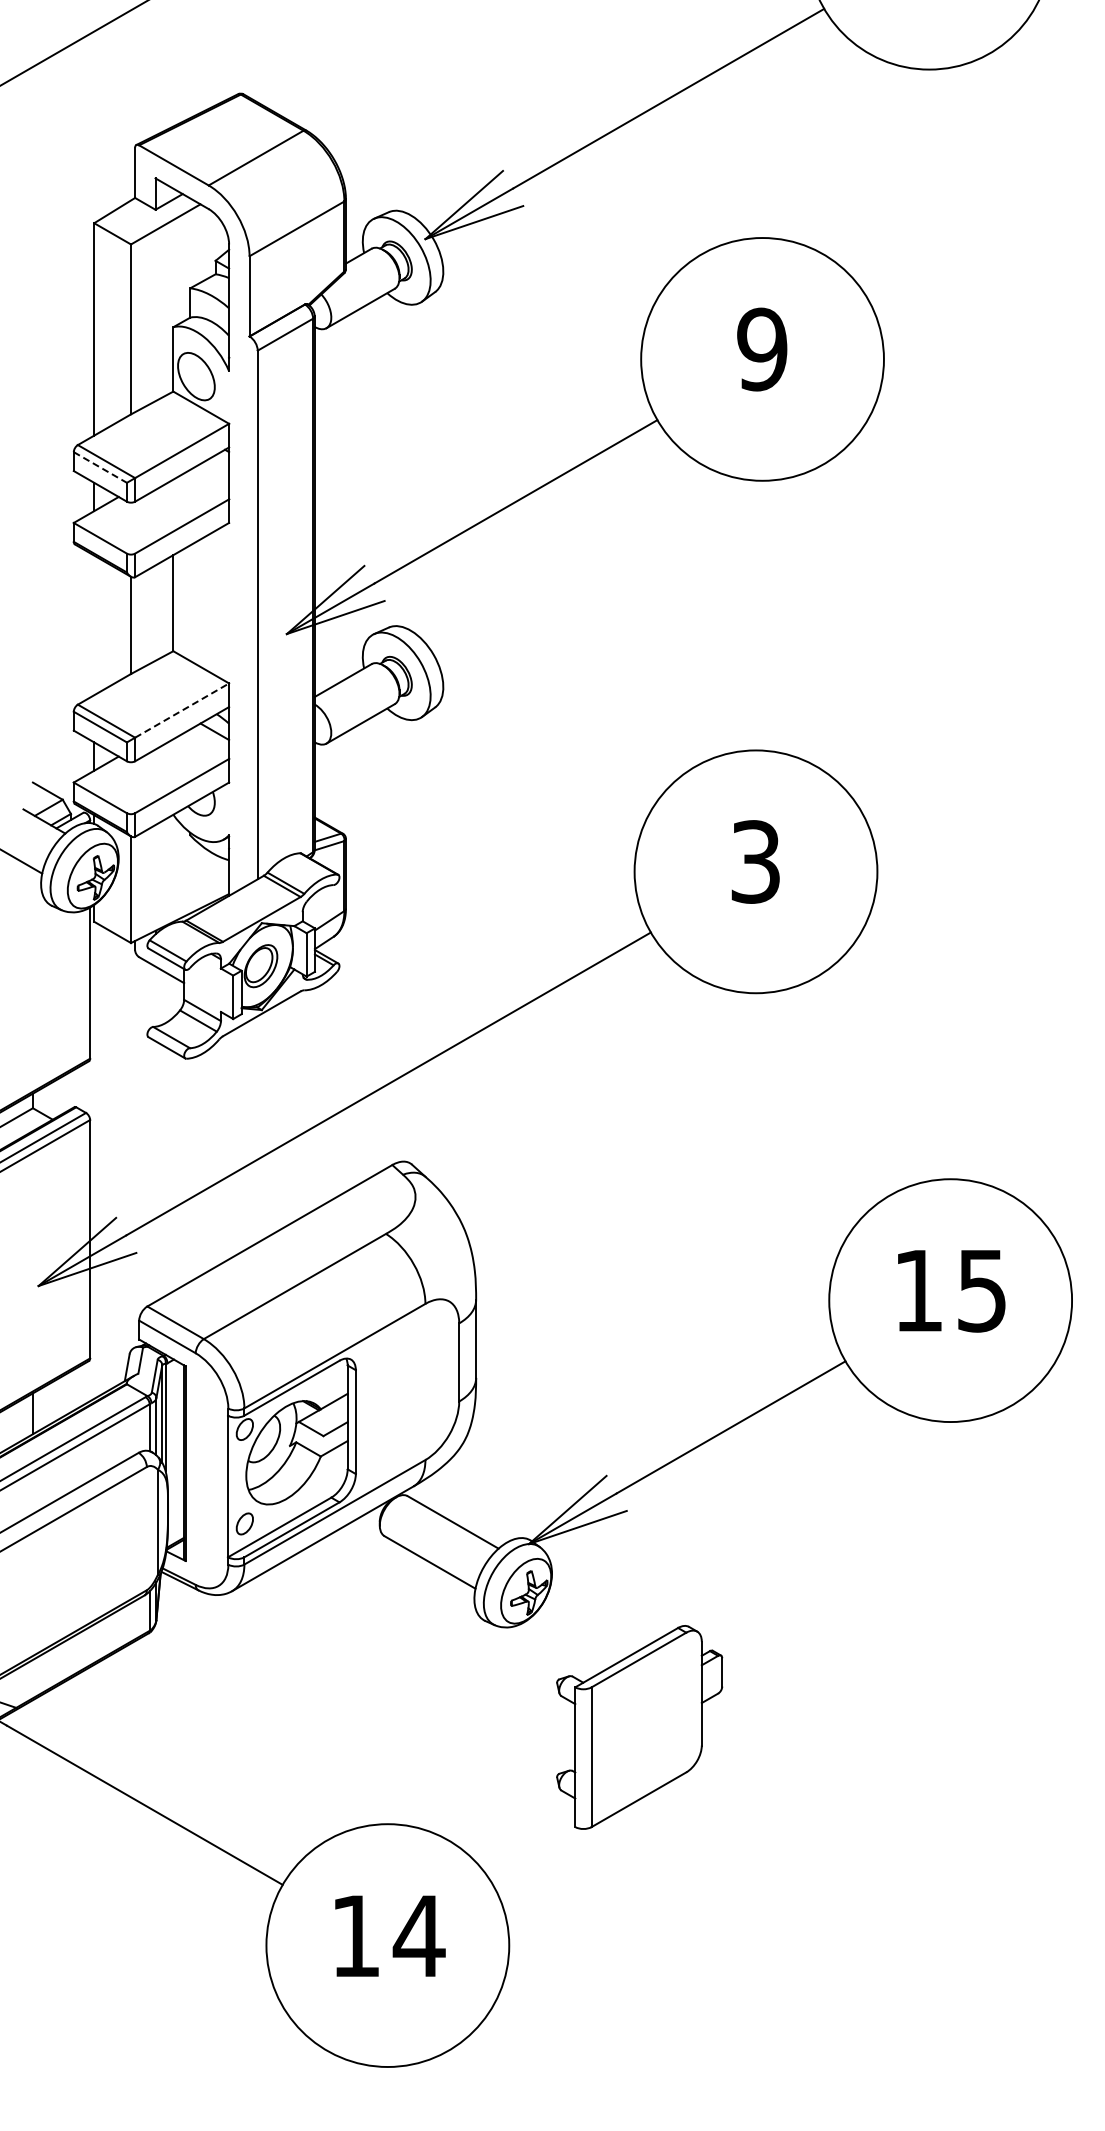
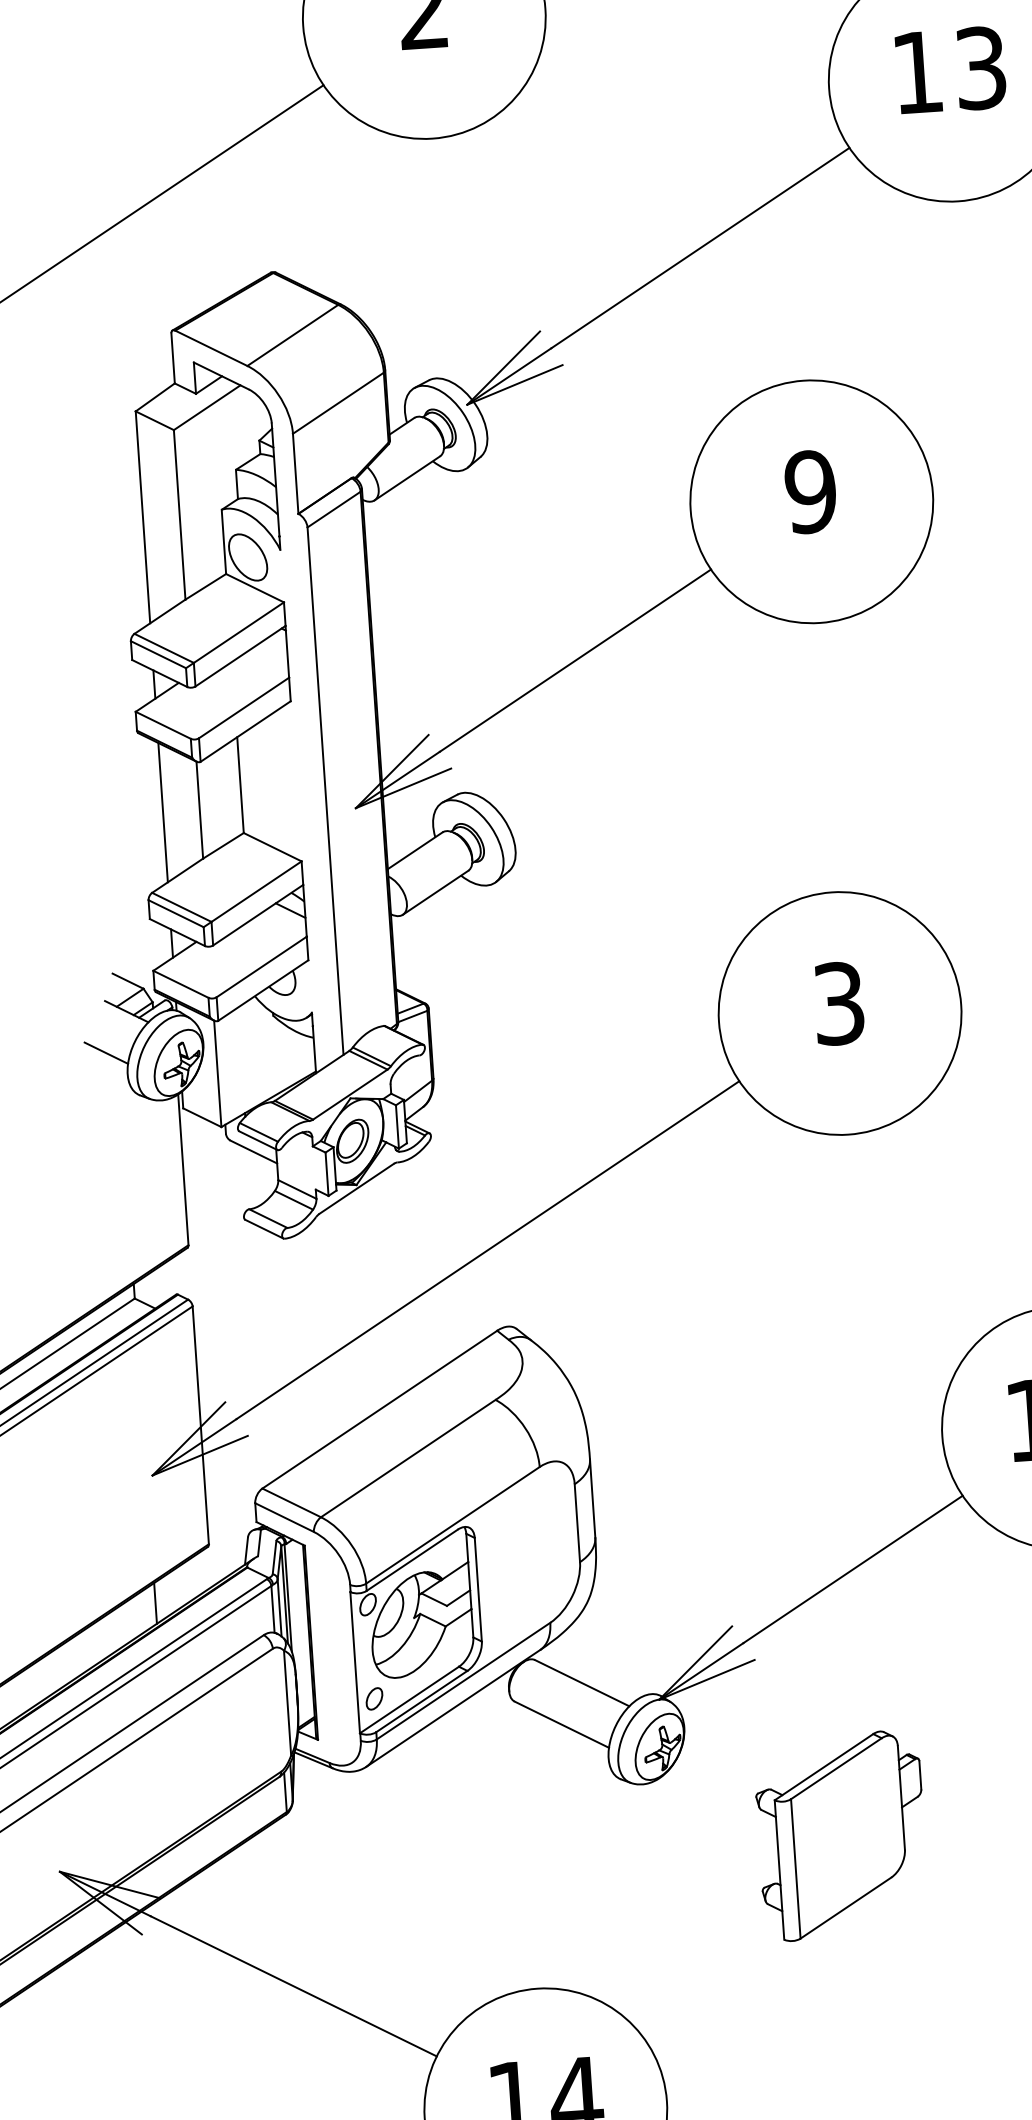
line: (100, 467) -> (158, 654), dashed -> solid
line: (94, 625) -> (163, 812), added
line: (182, 710) -> (256, 891), dashed -> solid
part: (639, 1727) -> (841, 1835), moved

